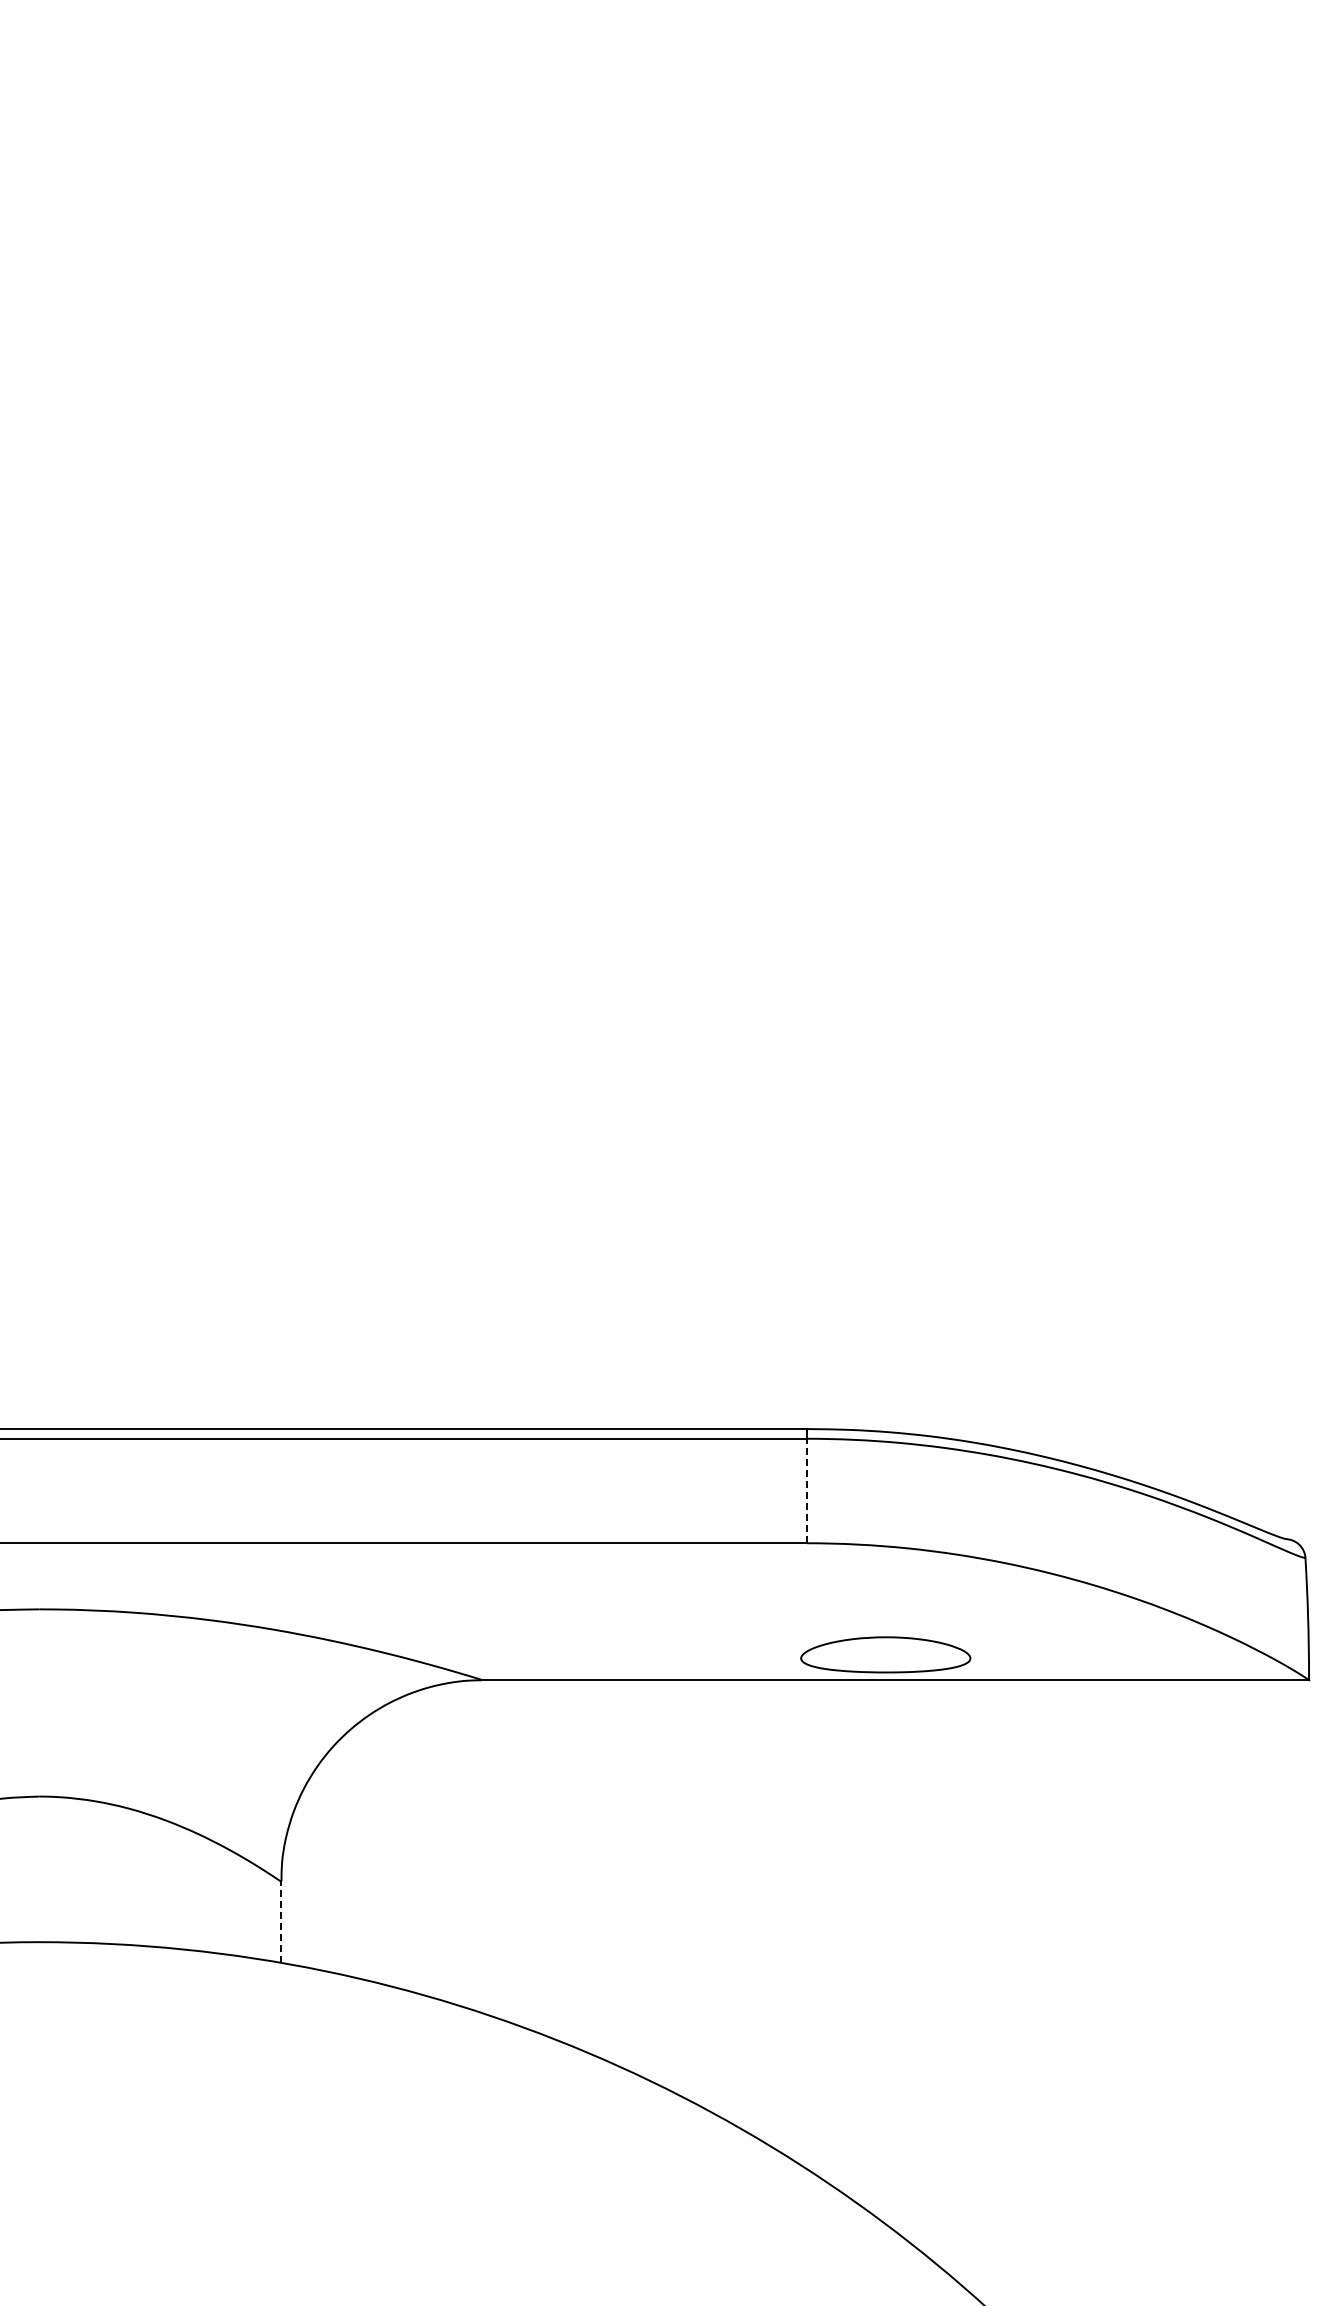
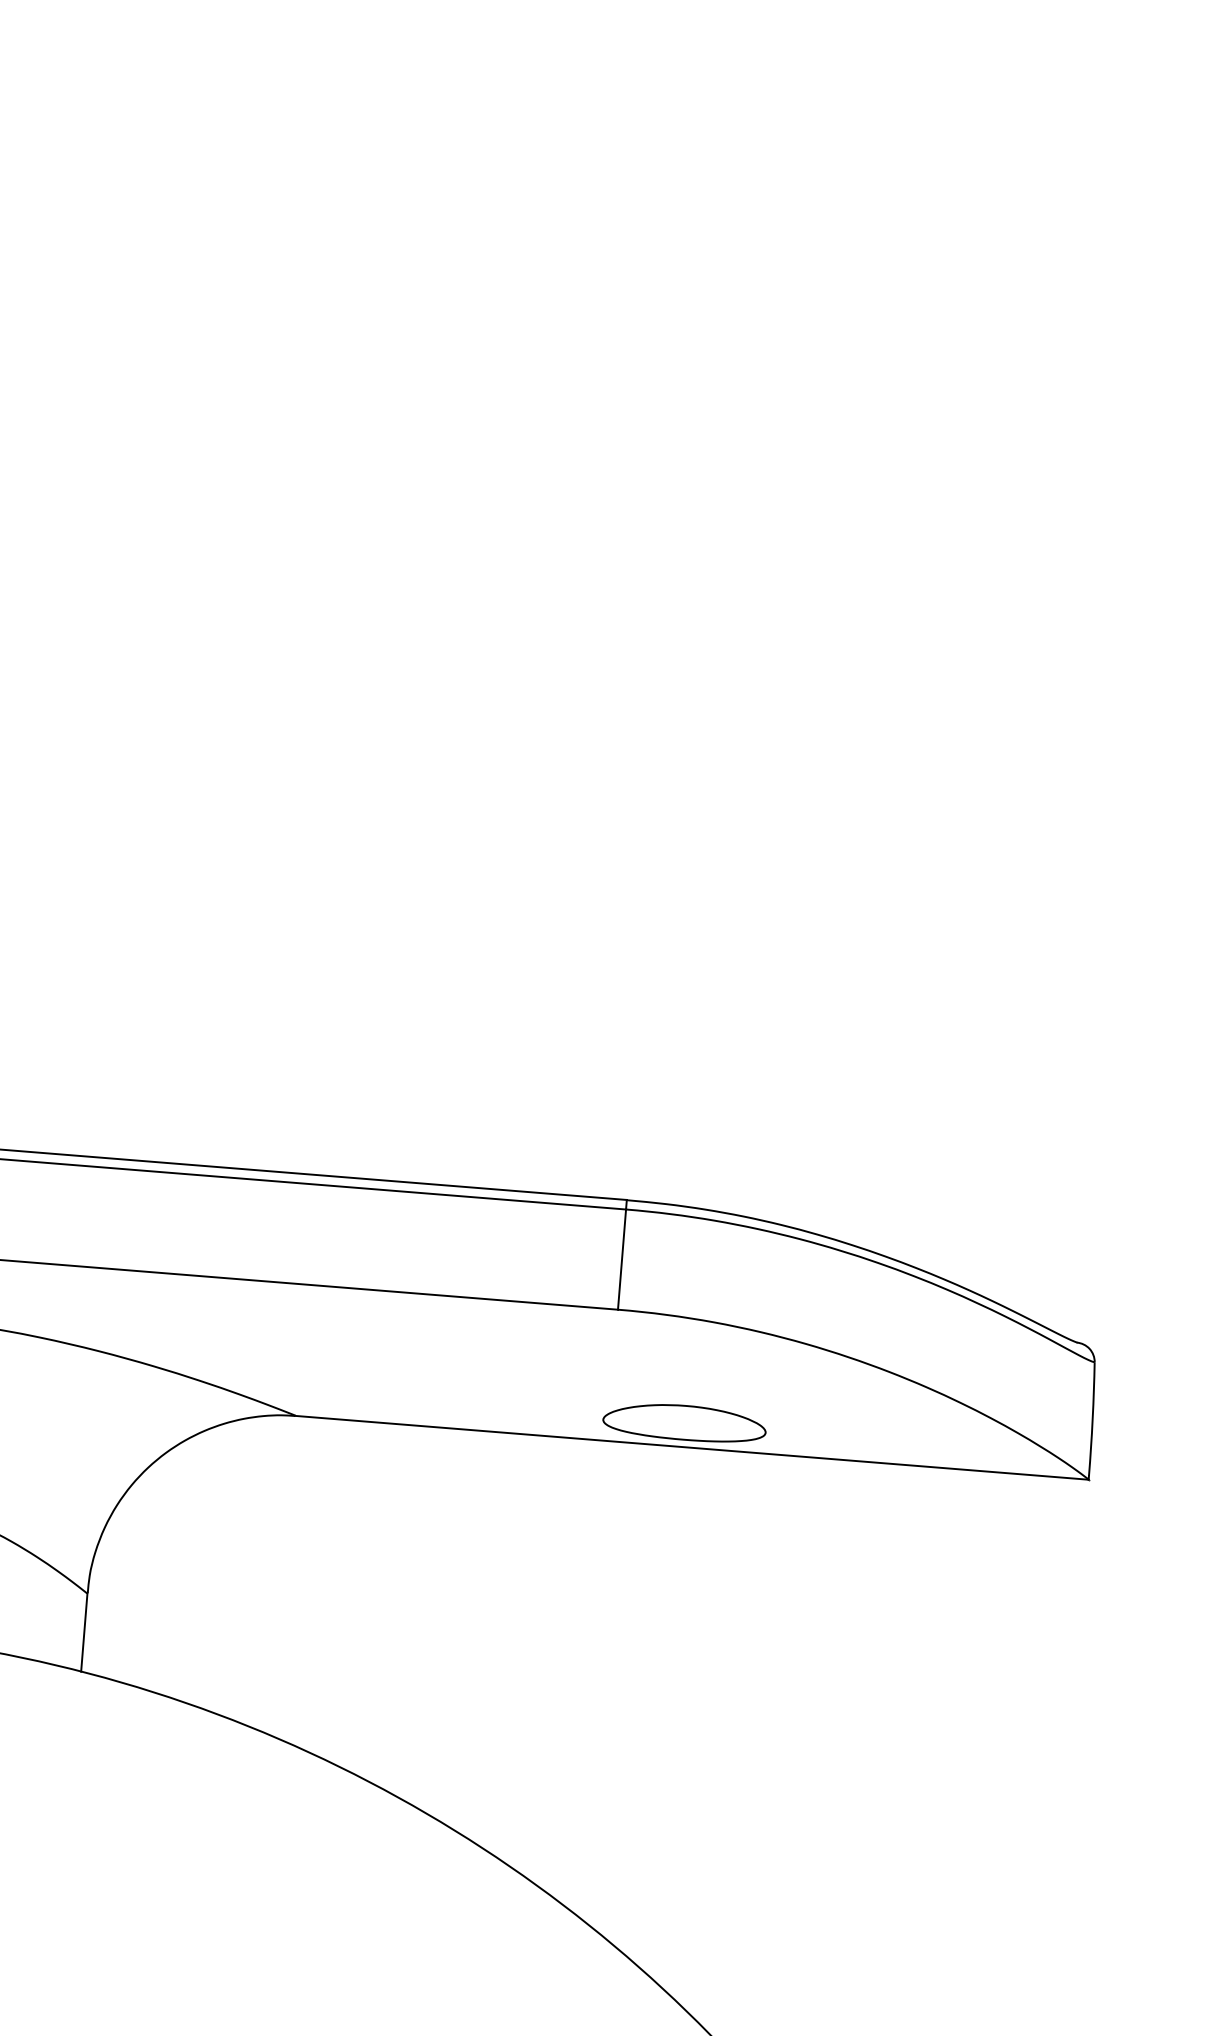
line: (807, 1490) -> (622, 1259), dashed -> solid
line: (281, 1922) -> (84, 1632), dashed -> solid

